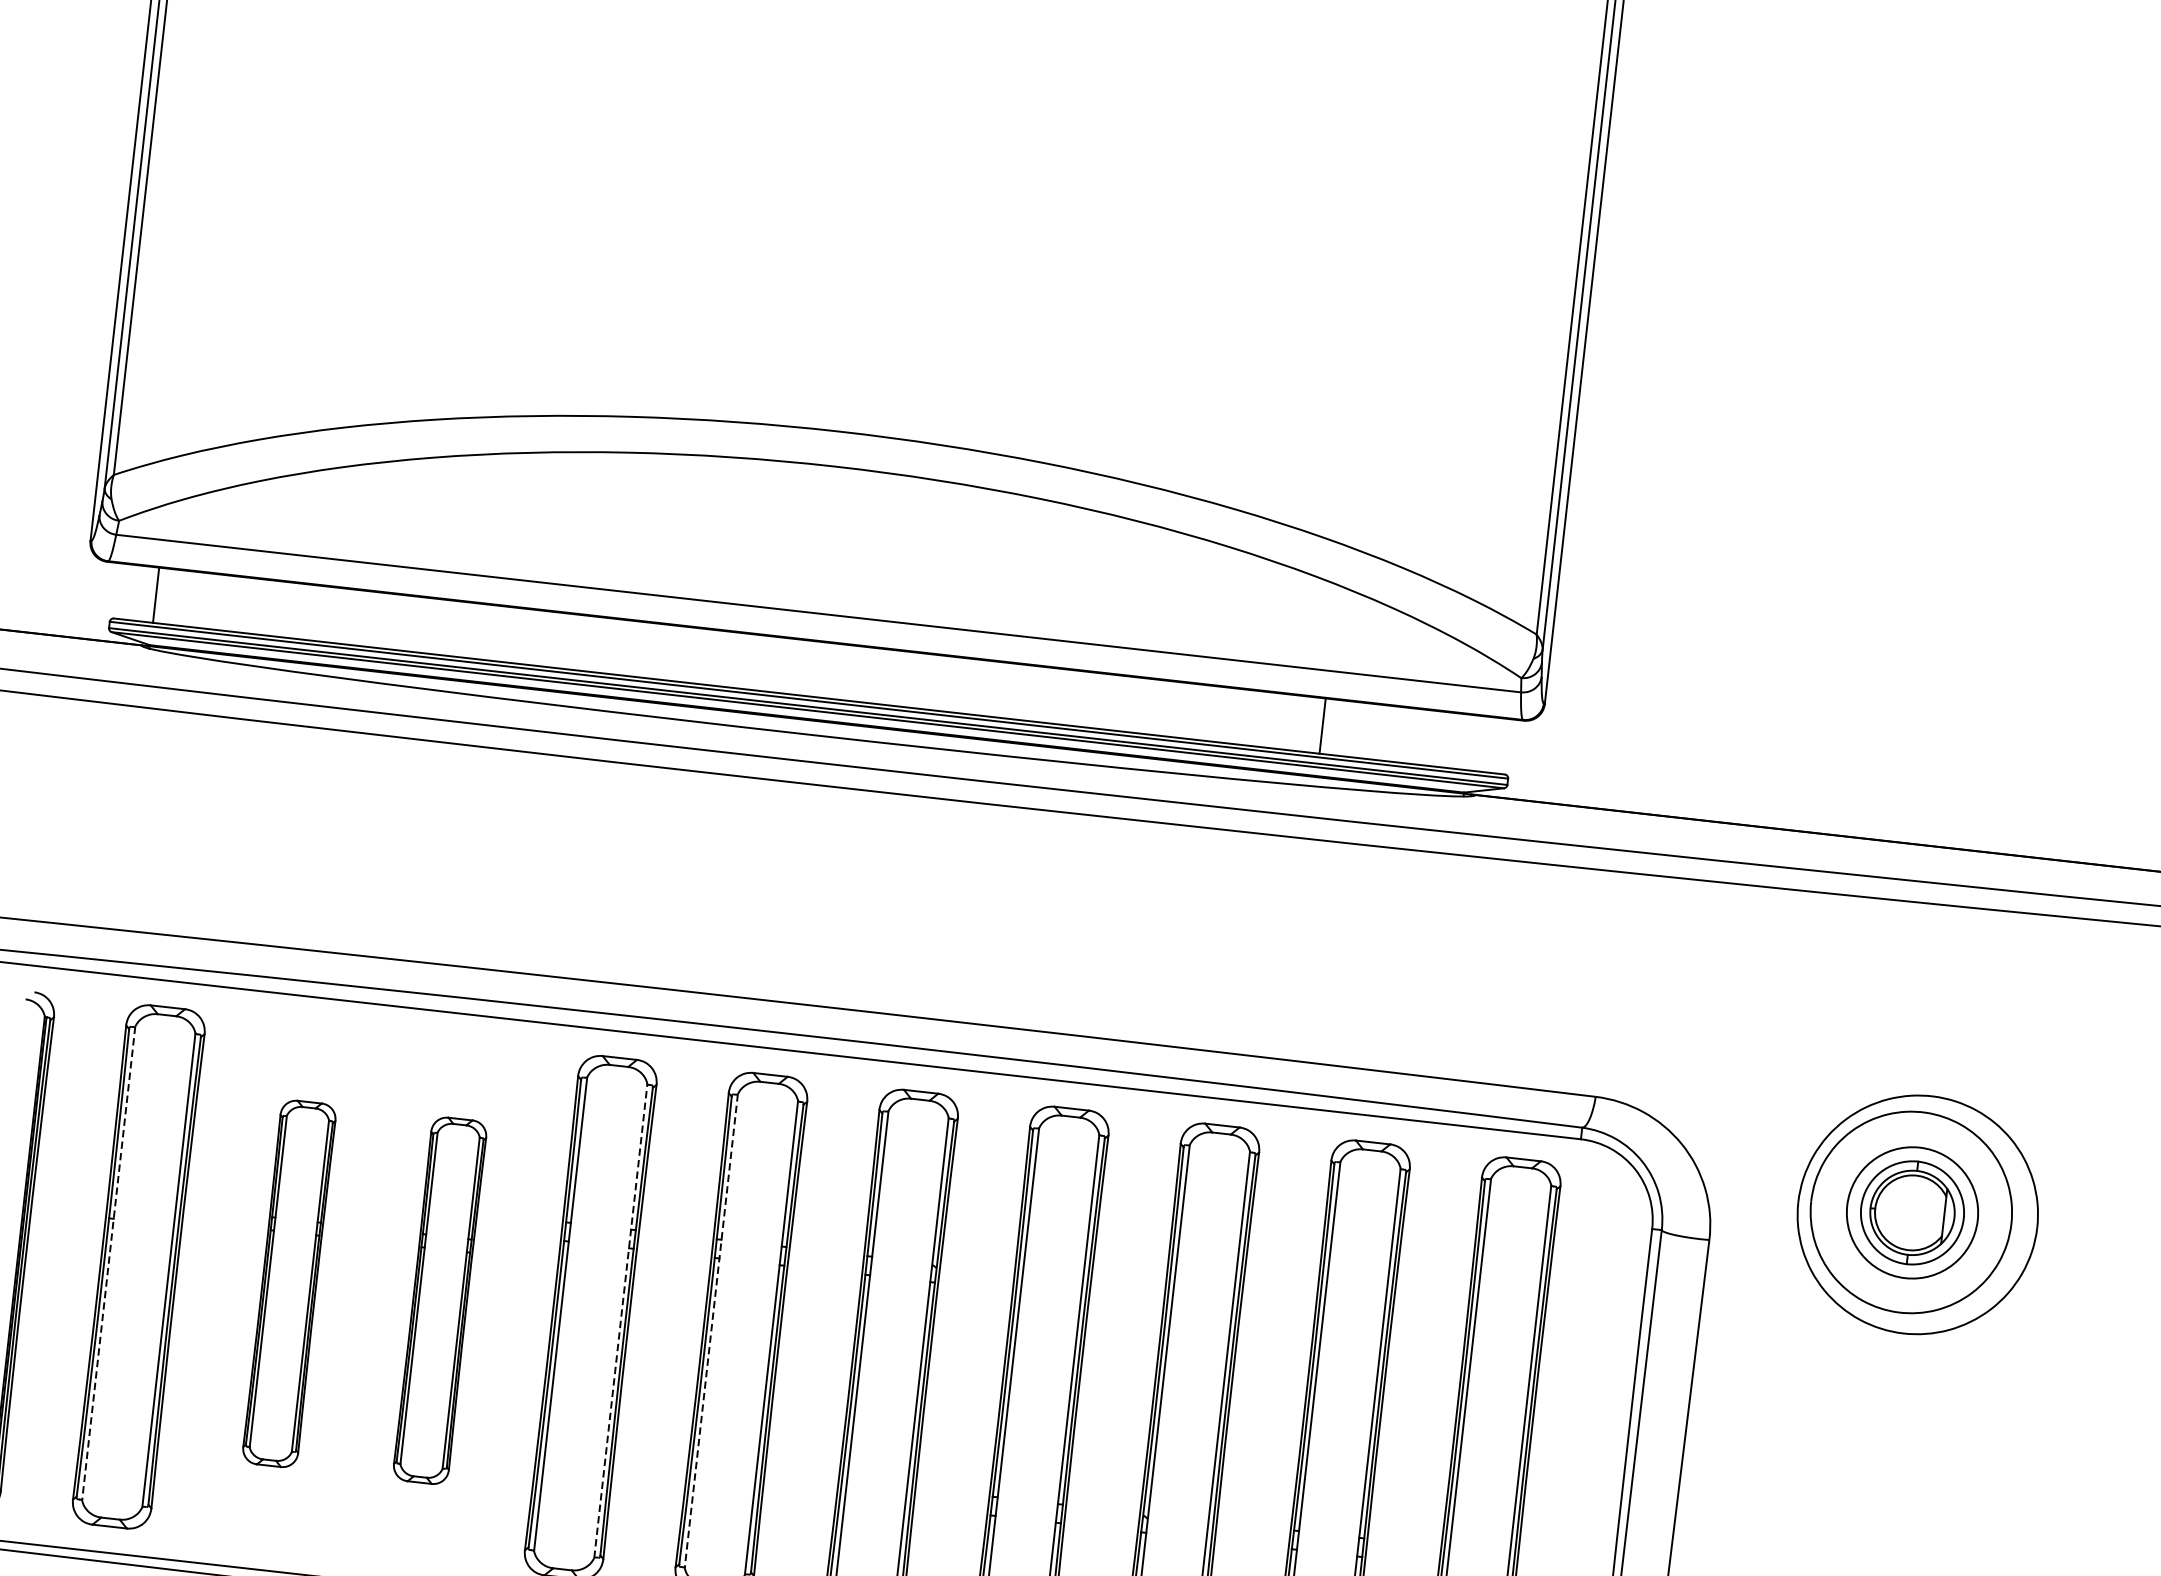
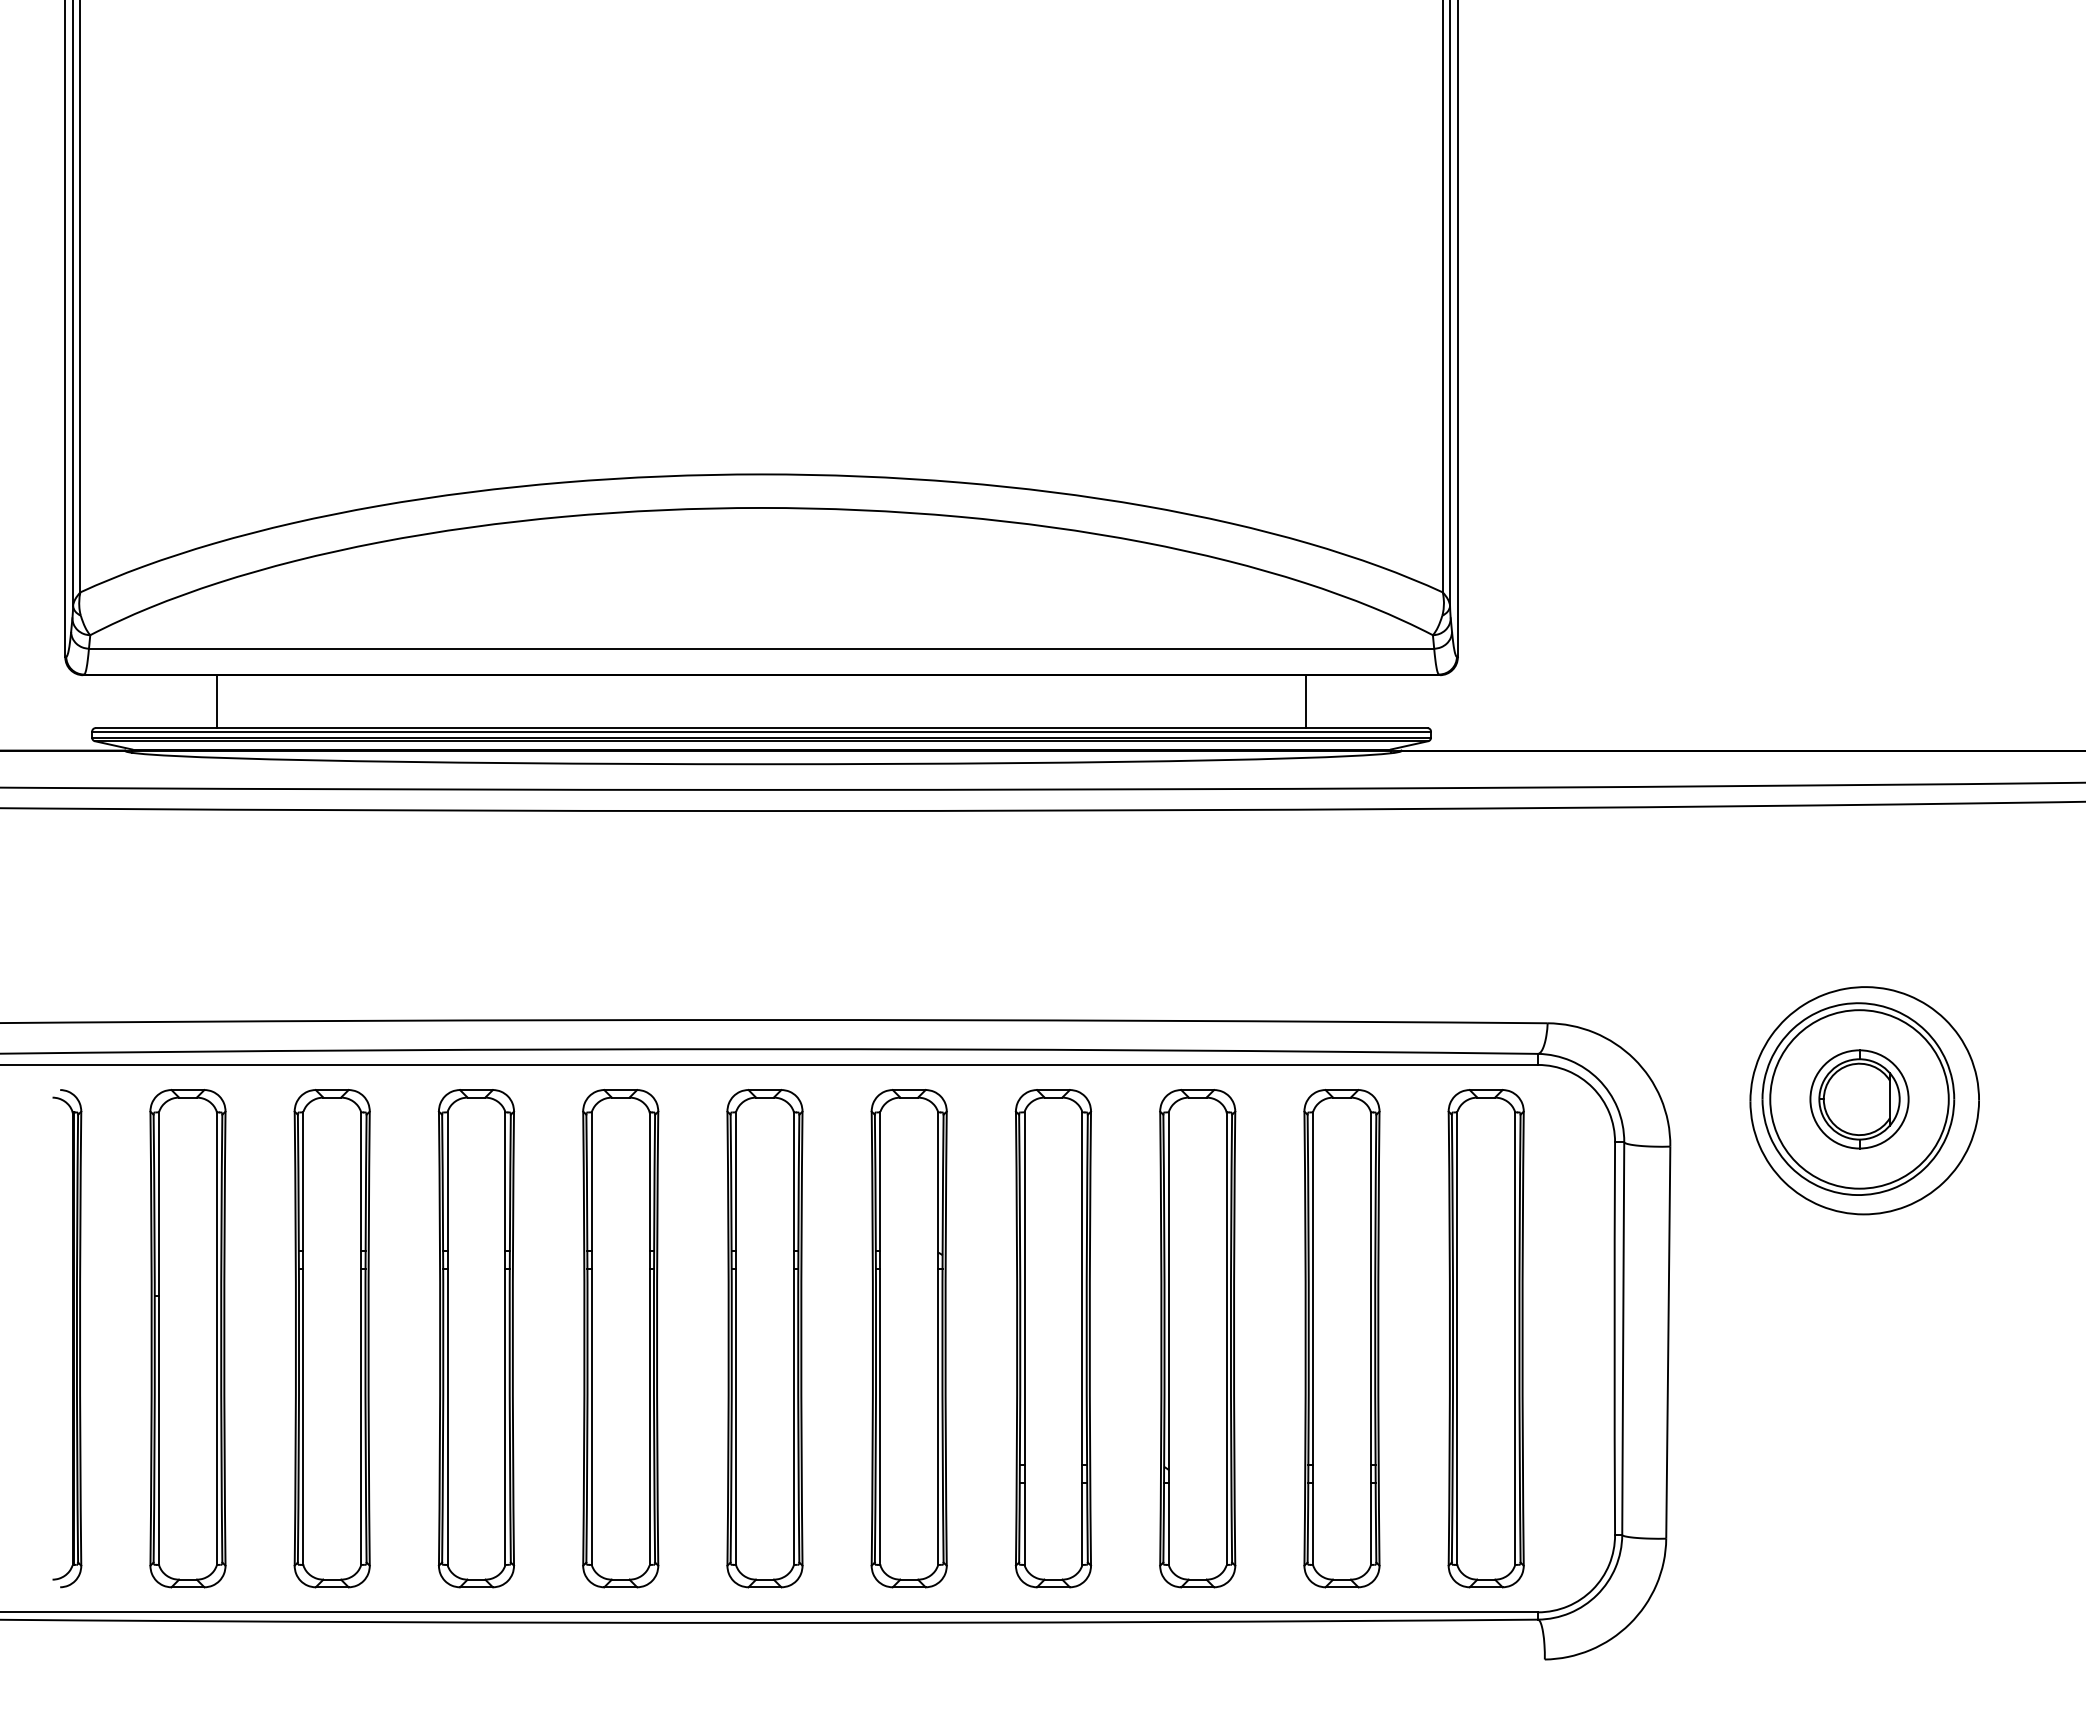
line: (156, 595) -> (217, 701), moved
line: (1323, 725) -> (1306, 701), moved
circle: (1912, 1212) -> (1859, 1099), size x1.43
line: (109, 1263) -> (159, 1338), dashed -> solid
part: (288, 1283) -> (331, 1338), size x1.43
part: (440, 1300) -> (476, 1338), size x1.43
line: (620, 1320) -> (649, 1338), dashed -> solid
line: (711, 1331) -> (736, 1338), dashed -> solid

